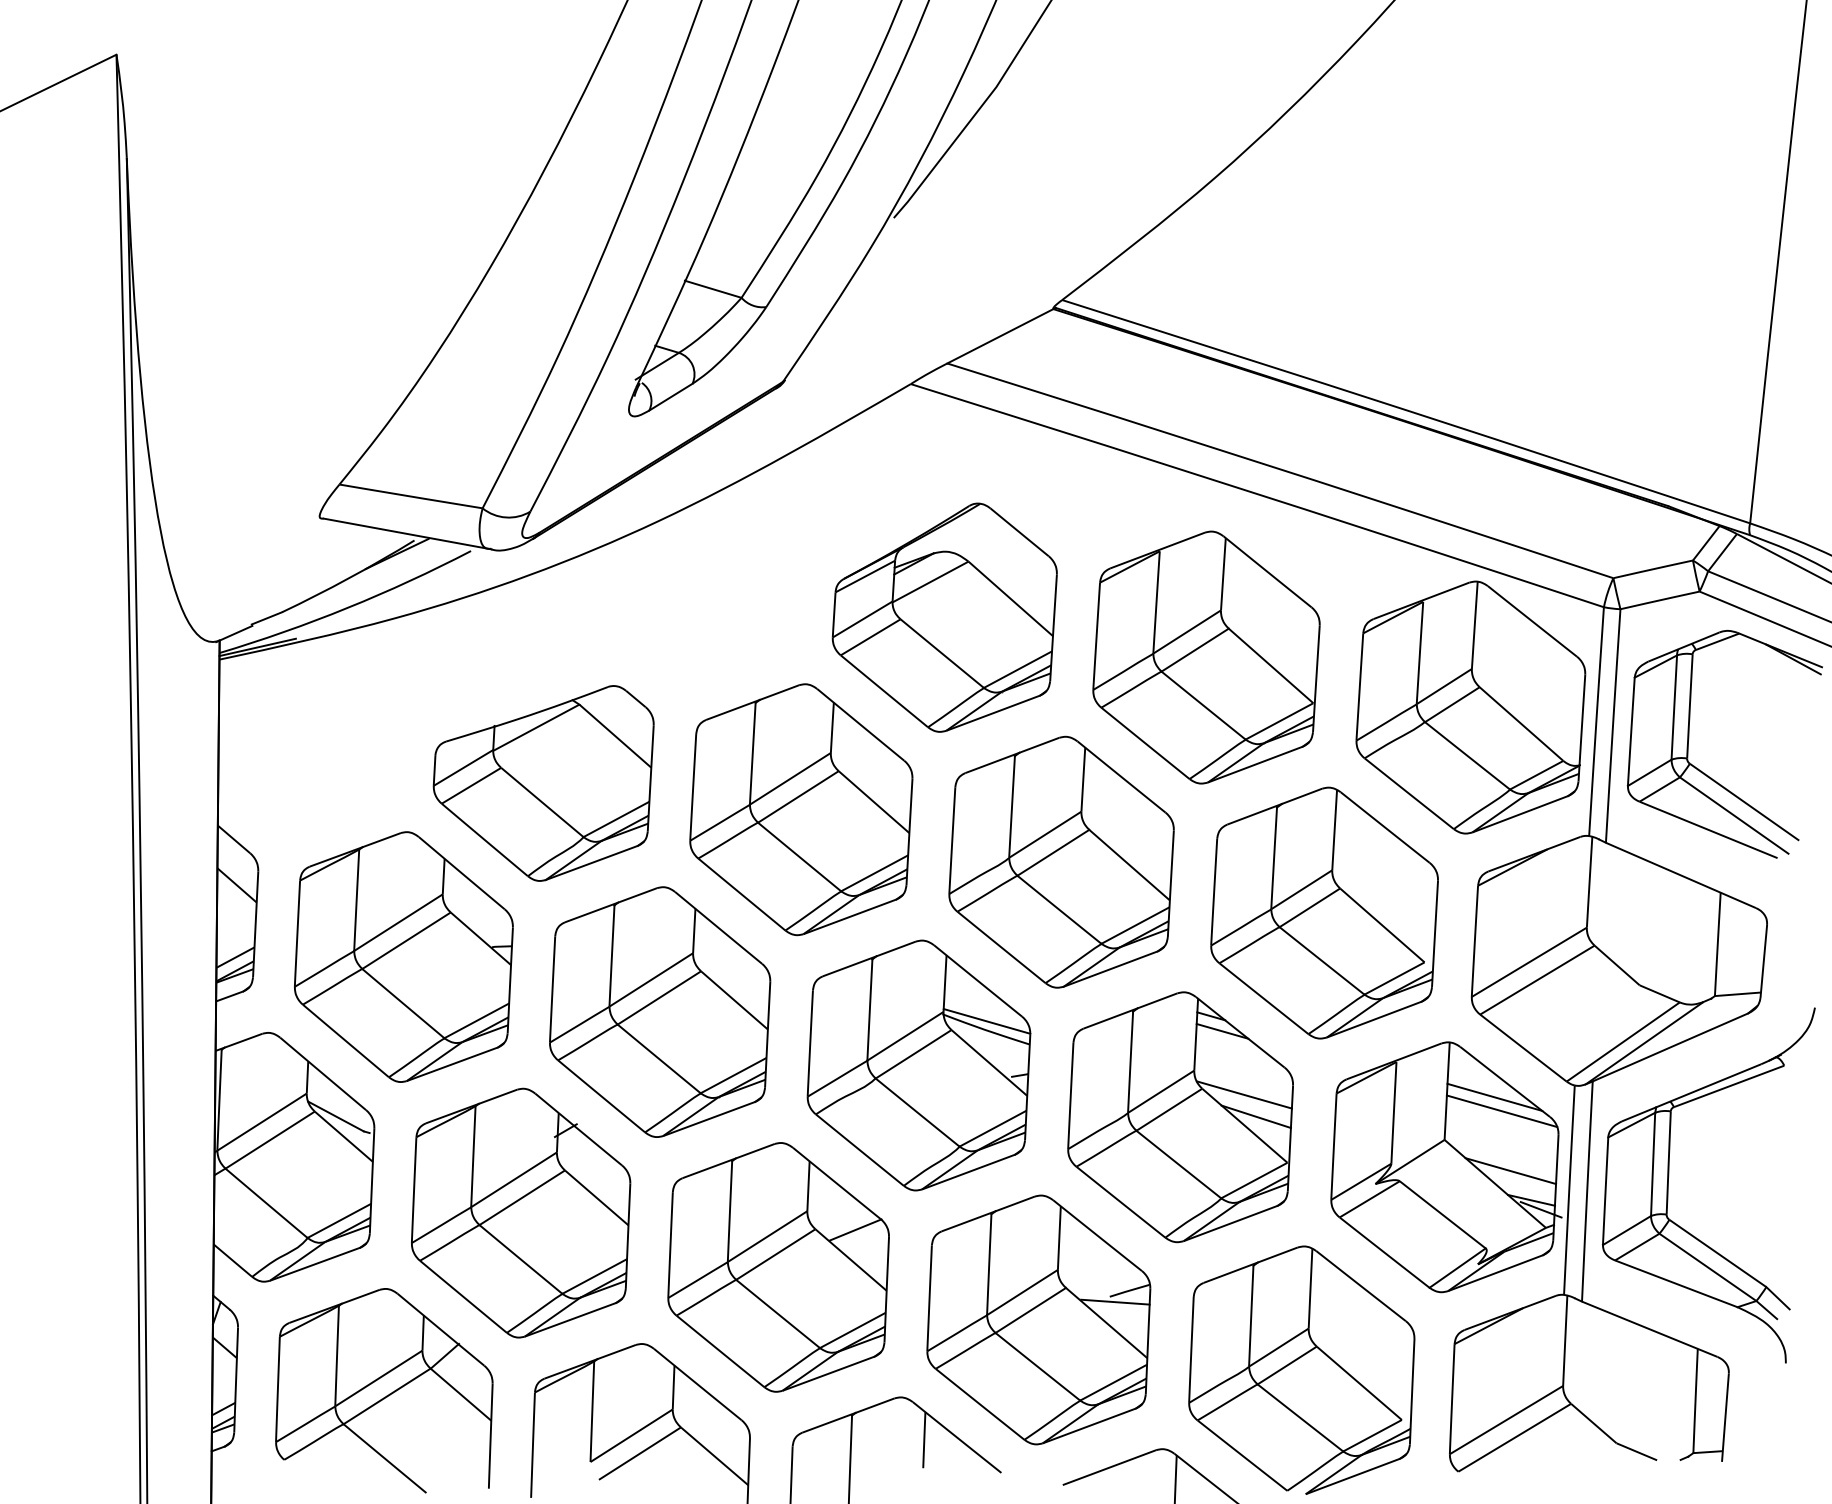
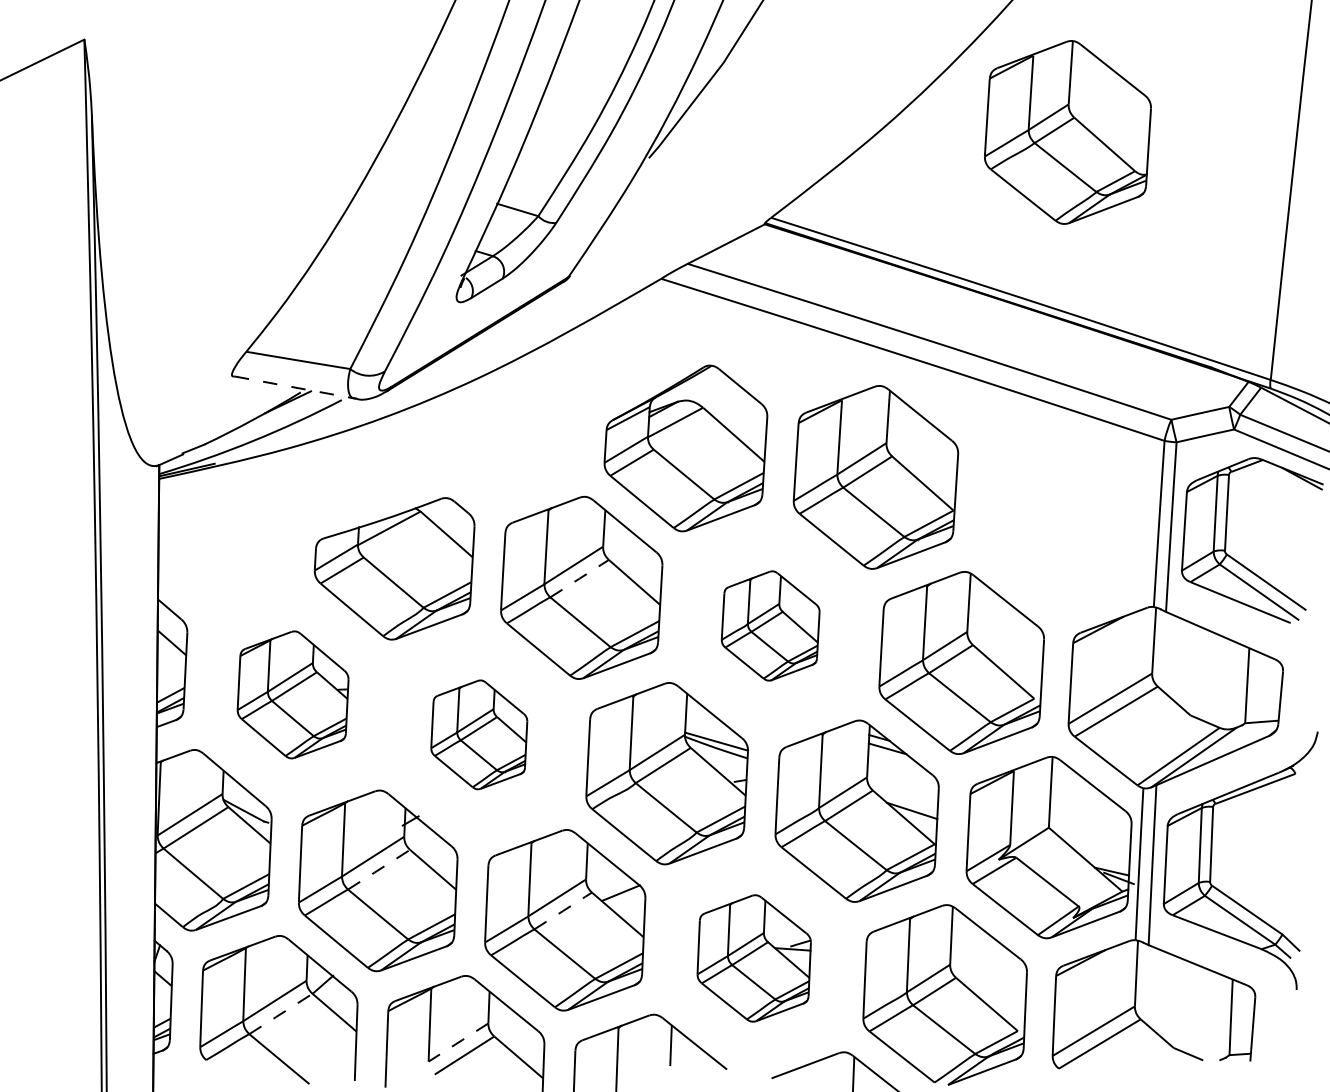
line: (408, 534) -> (296, 388), solid -> dashed
part: (1470, 707) -> (1067, 132), moved
line: (799, 796) -> (580, 578), solid -> dashed
part: (1061, 861) -> (770, 625), size x0.6
part: (403, 956) -> (292, 694), size x0.7
part: (660, 1011) -> (479, 734), size x0.6
line: (1243, 1094) -> (902, 794), removed
line: (1494, 1096) -> (1085, 796), removed
line: (1501, 1111) -> (1090, 807), removed
line: (1510, 1171) -> (1096, 850), removed
line: (522, 1197) -> (379, 869), solid -> dashed
line: (775, 1254) -> (562, 910), solid -> dashed
part: (1038, 1319) -> (753, 958), size x0.7
line: (387, 1396) -> (281, 1014), solid -> dashed
line: (632, 1435) -> (459, 1042), solid -> dashed

